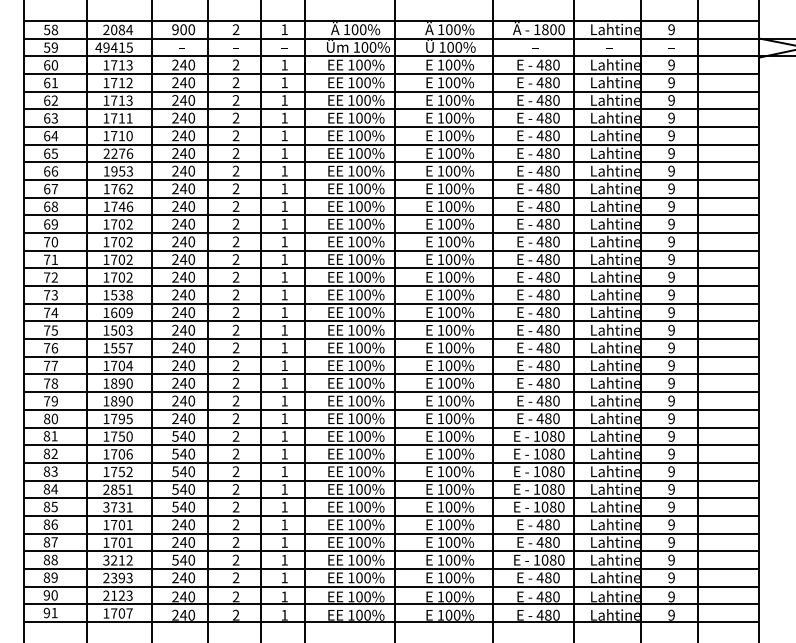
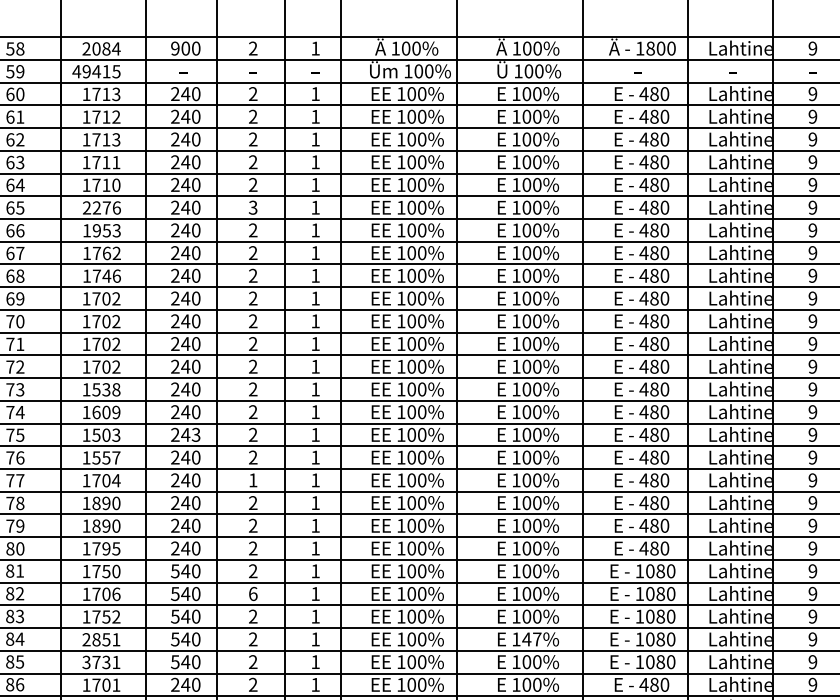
text: (235, 153) -> (252, 207), 2 -> 3
text: (191, 330) -> (195, 435), 240 -> 243
text: (235, 365) -> (252, 480), 2 -> 1
text: (235, 453) -> (252, 593), 2 -> 6
text: (452, 489) -> (531, 639), 100% -> 147%

